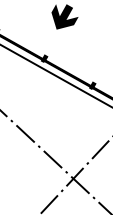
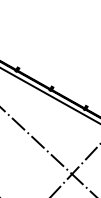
fill: (64, 17) -> (65, 59), removed

